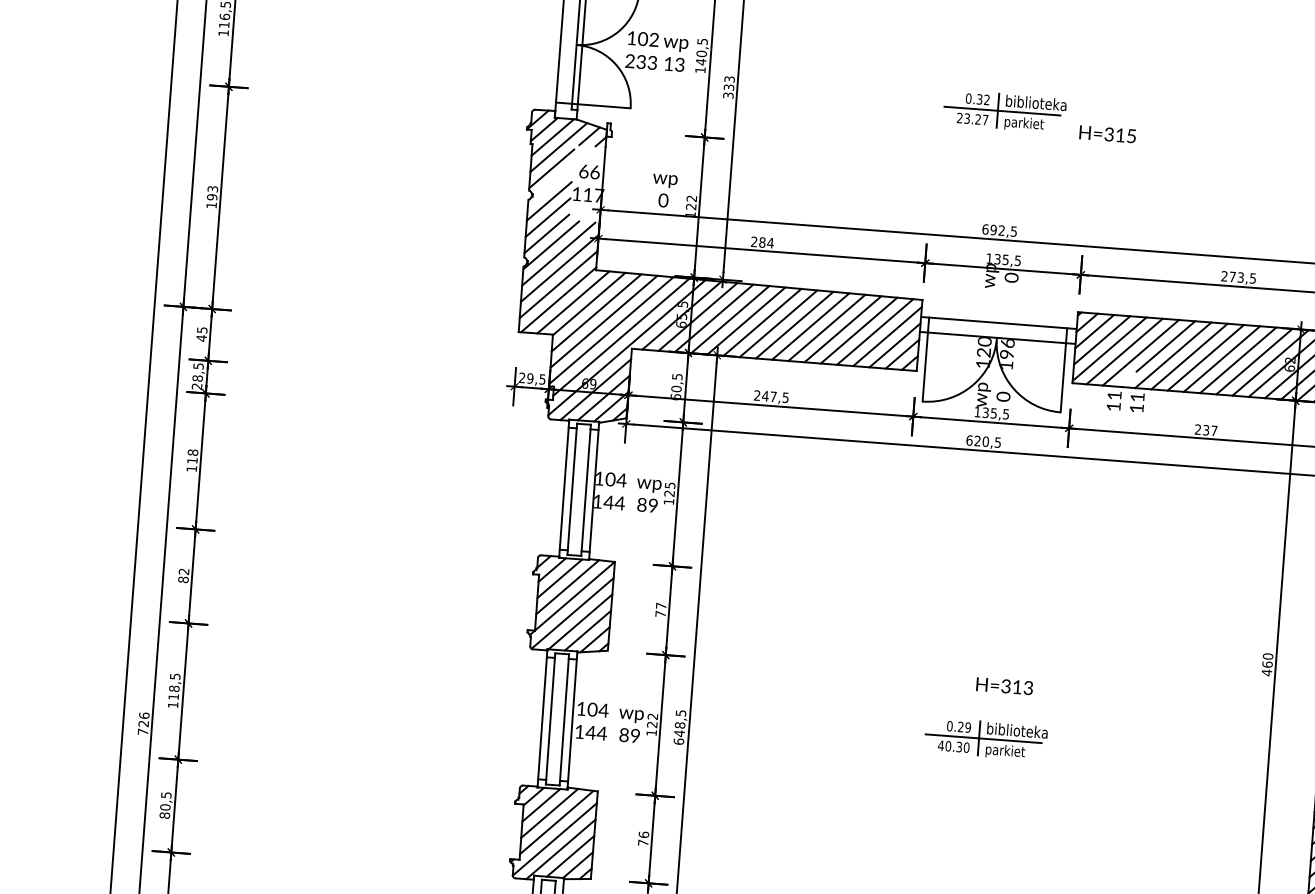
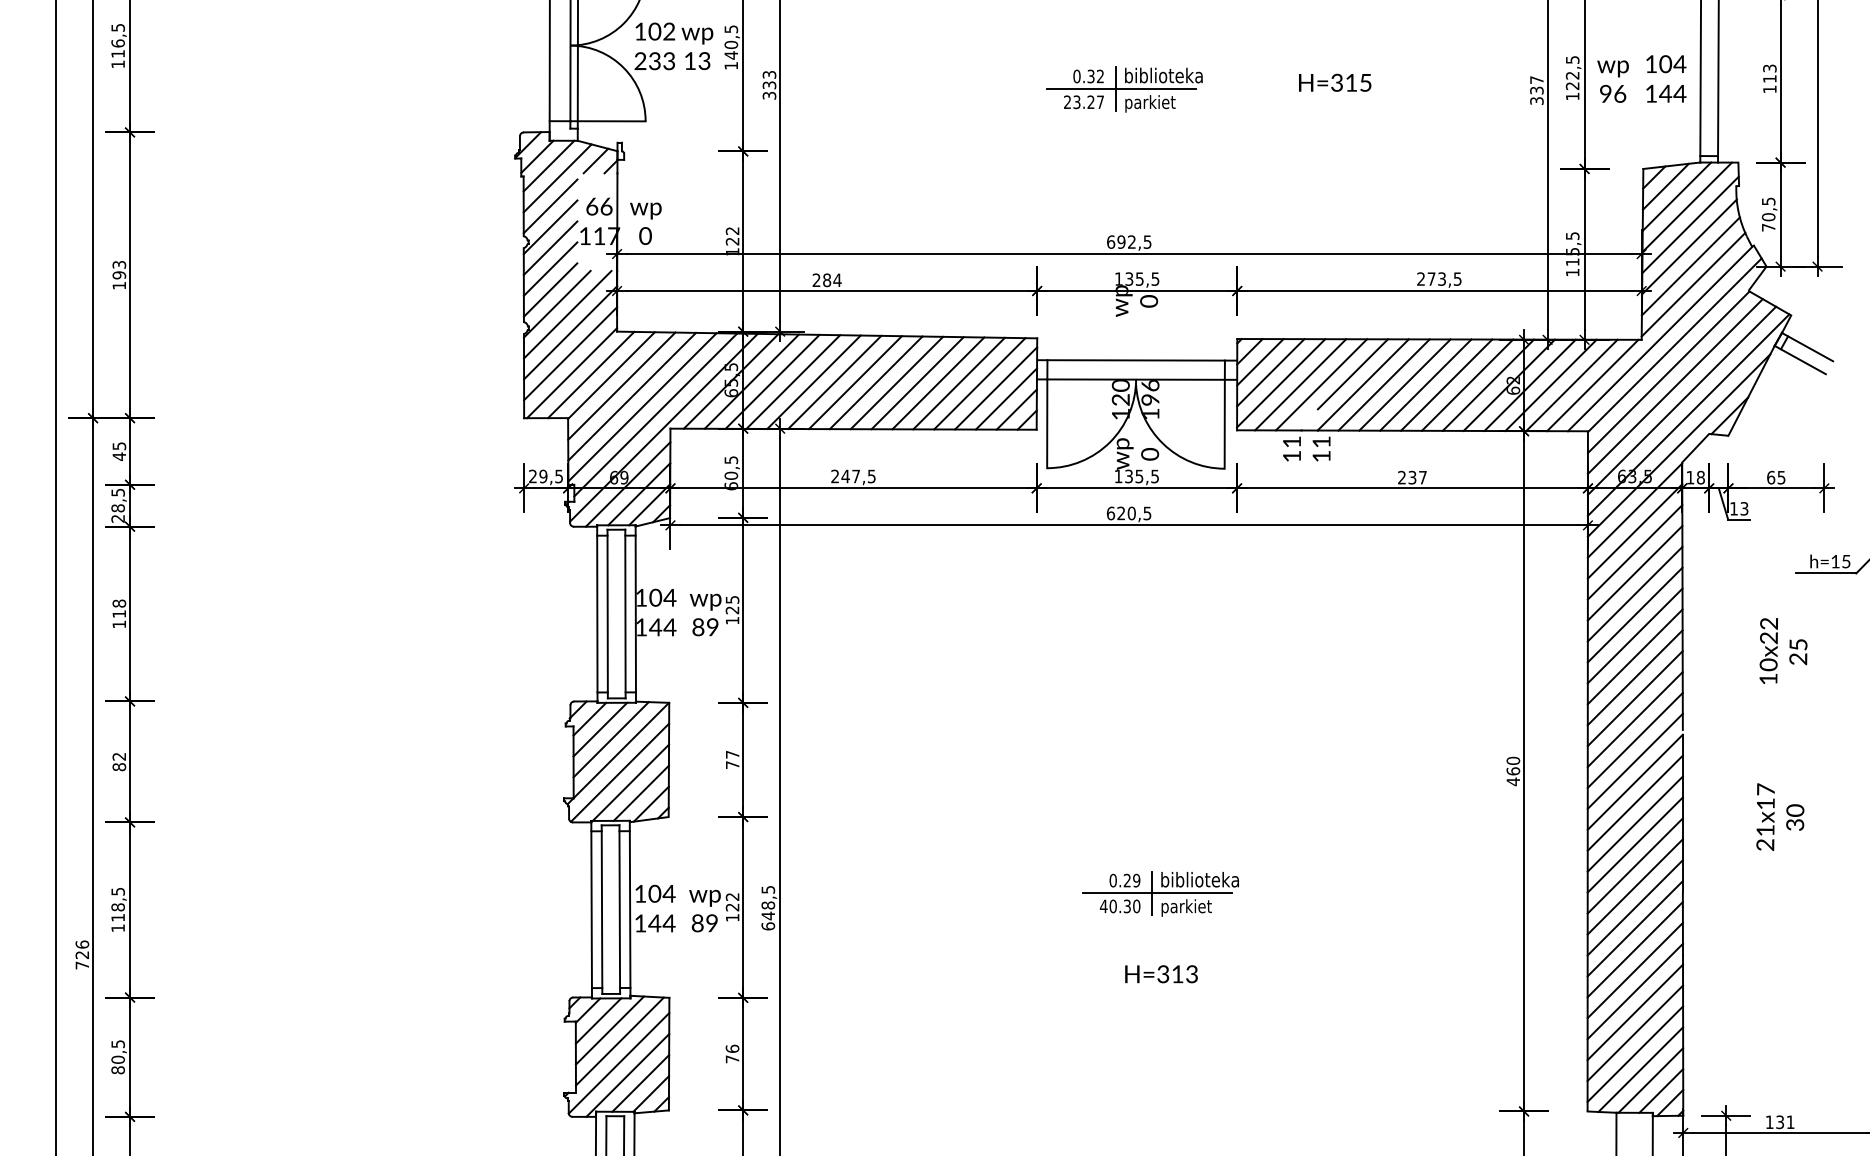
text: (1108, 134) -> (1335, 82), moved
line: (550, 185) -> (550, 227), added
text: (664, 190) -> (645, 223), moved
text: (1004, 686) -> (1161, 974), moved

